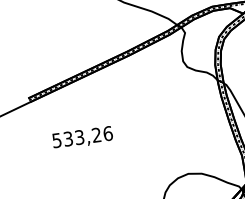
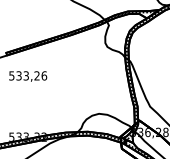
text: (83, 137) -> (28, 76), moved

